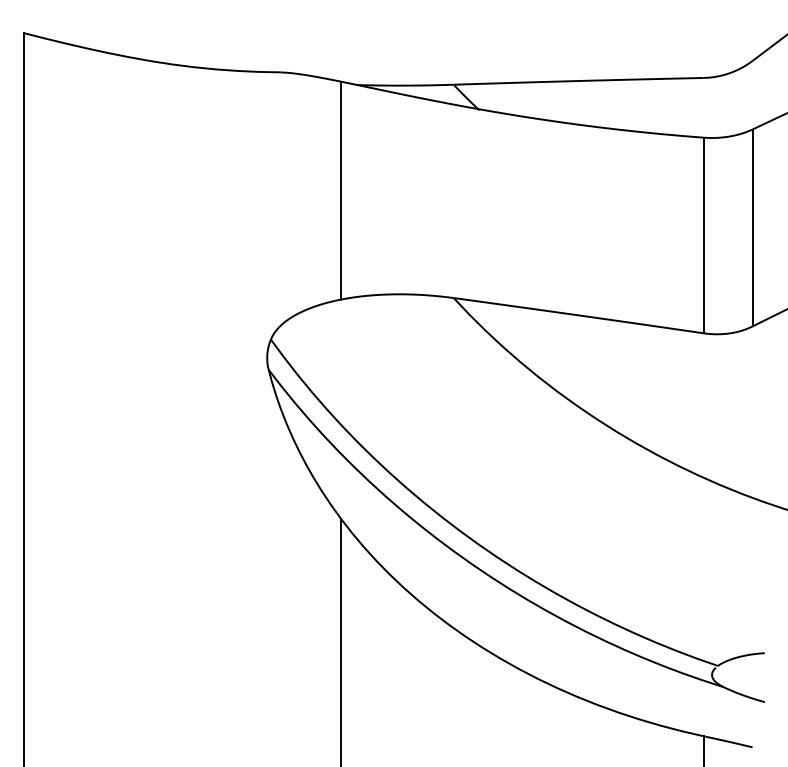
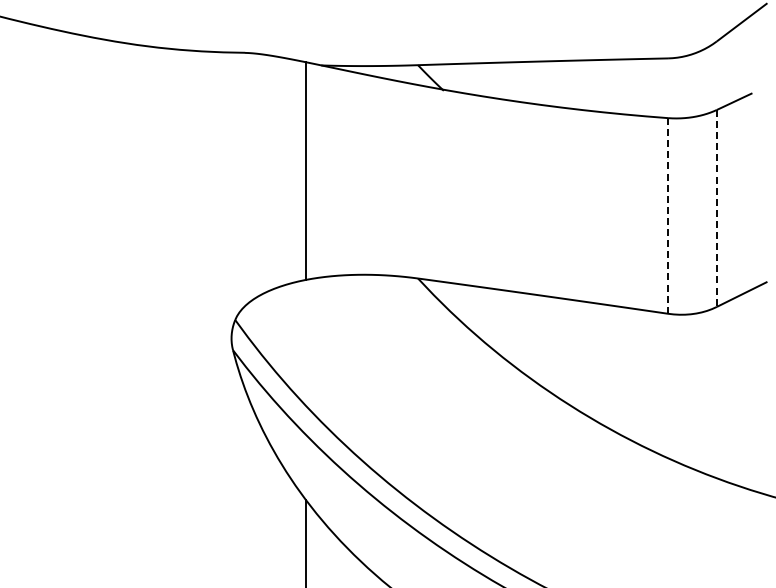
line: (752, 228) -> (716, 208), solid -> dashed
line: (703, 235) -> (667, 215), solid -> dashed

